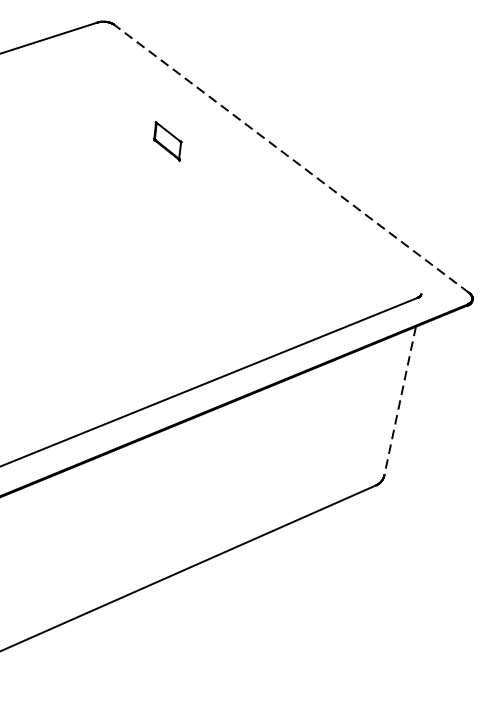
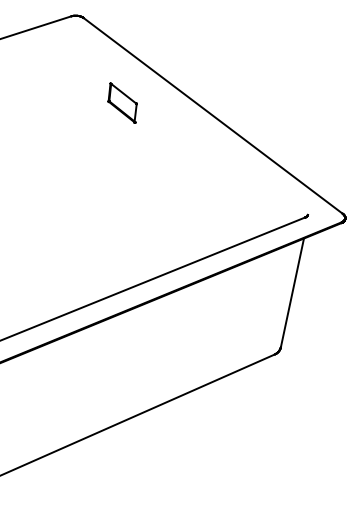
part: (167, 140) -> (122, 102), size x1.43
line: (290, 158) -> (212, 115), dashed -> solid
line: (400, 401) -> (292, 293), dashed -> solid

